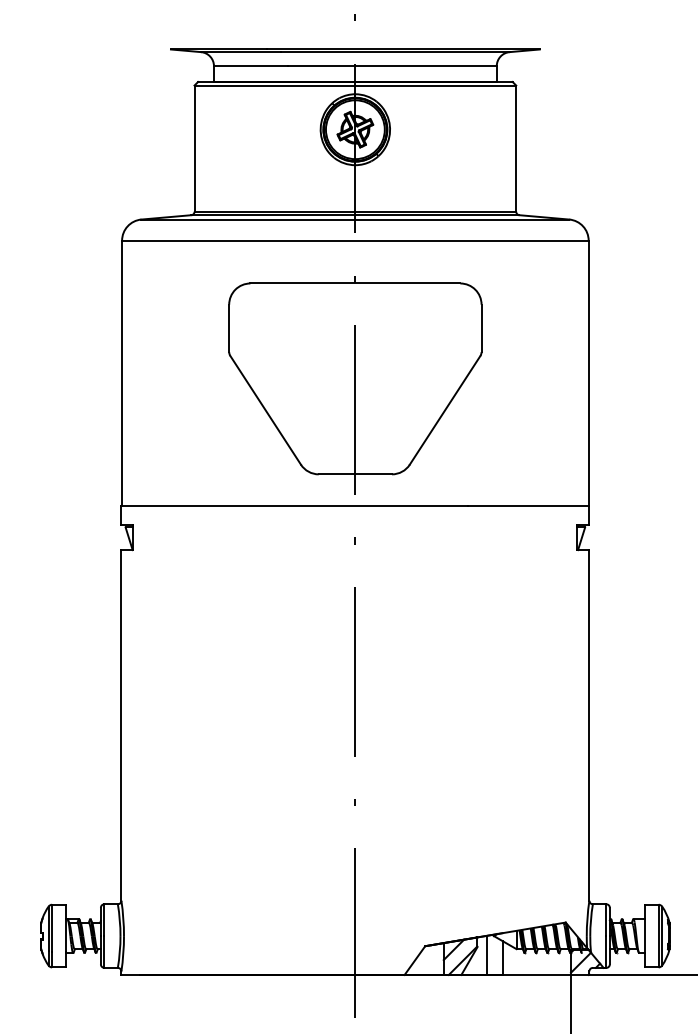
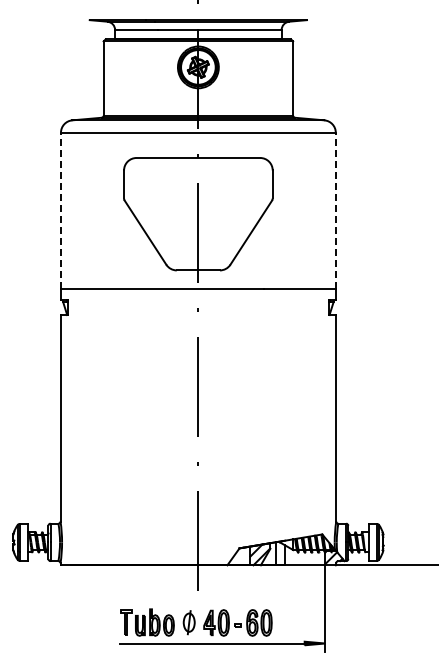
line: (121, 372) -> (60, 210), solid -> dashed
line: (588, 372) -> (335, 210), solid -> dashed

